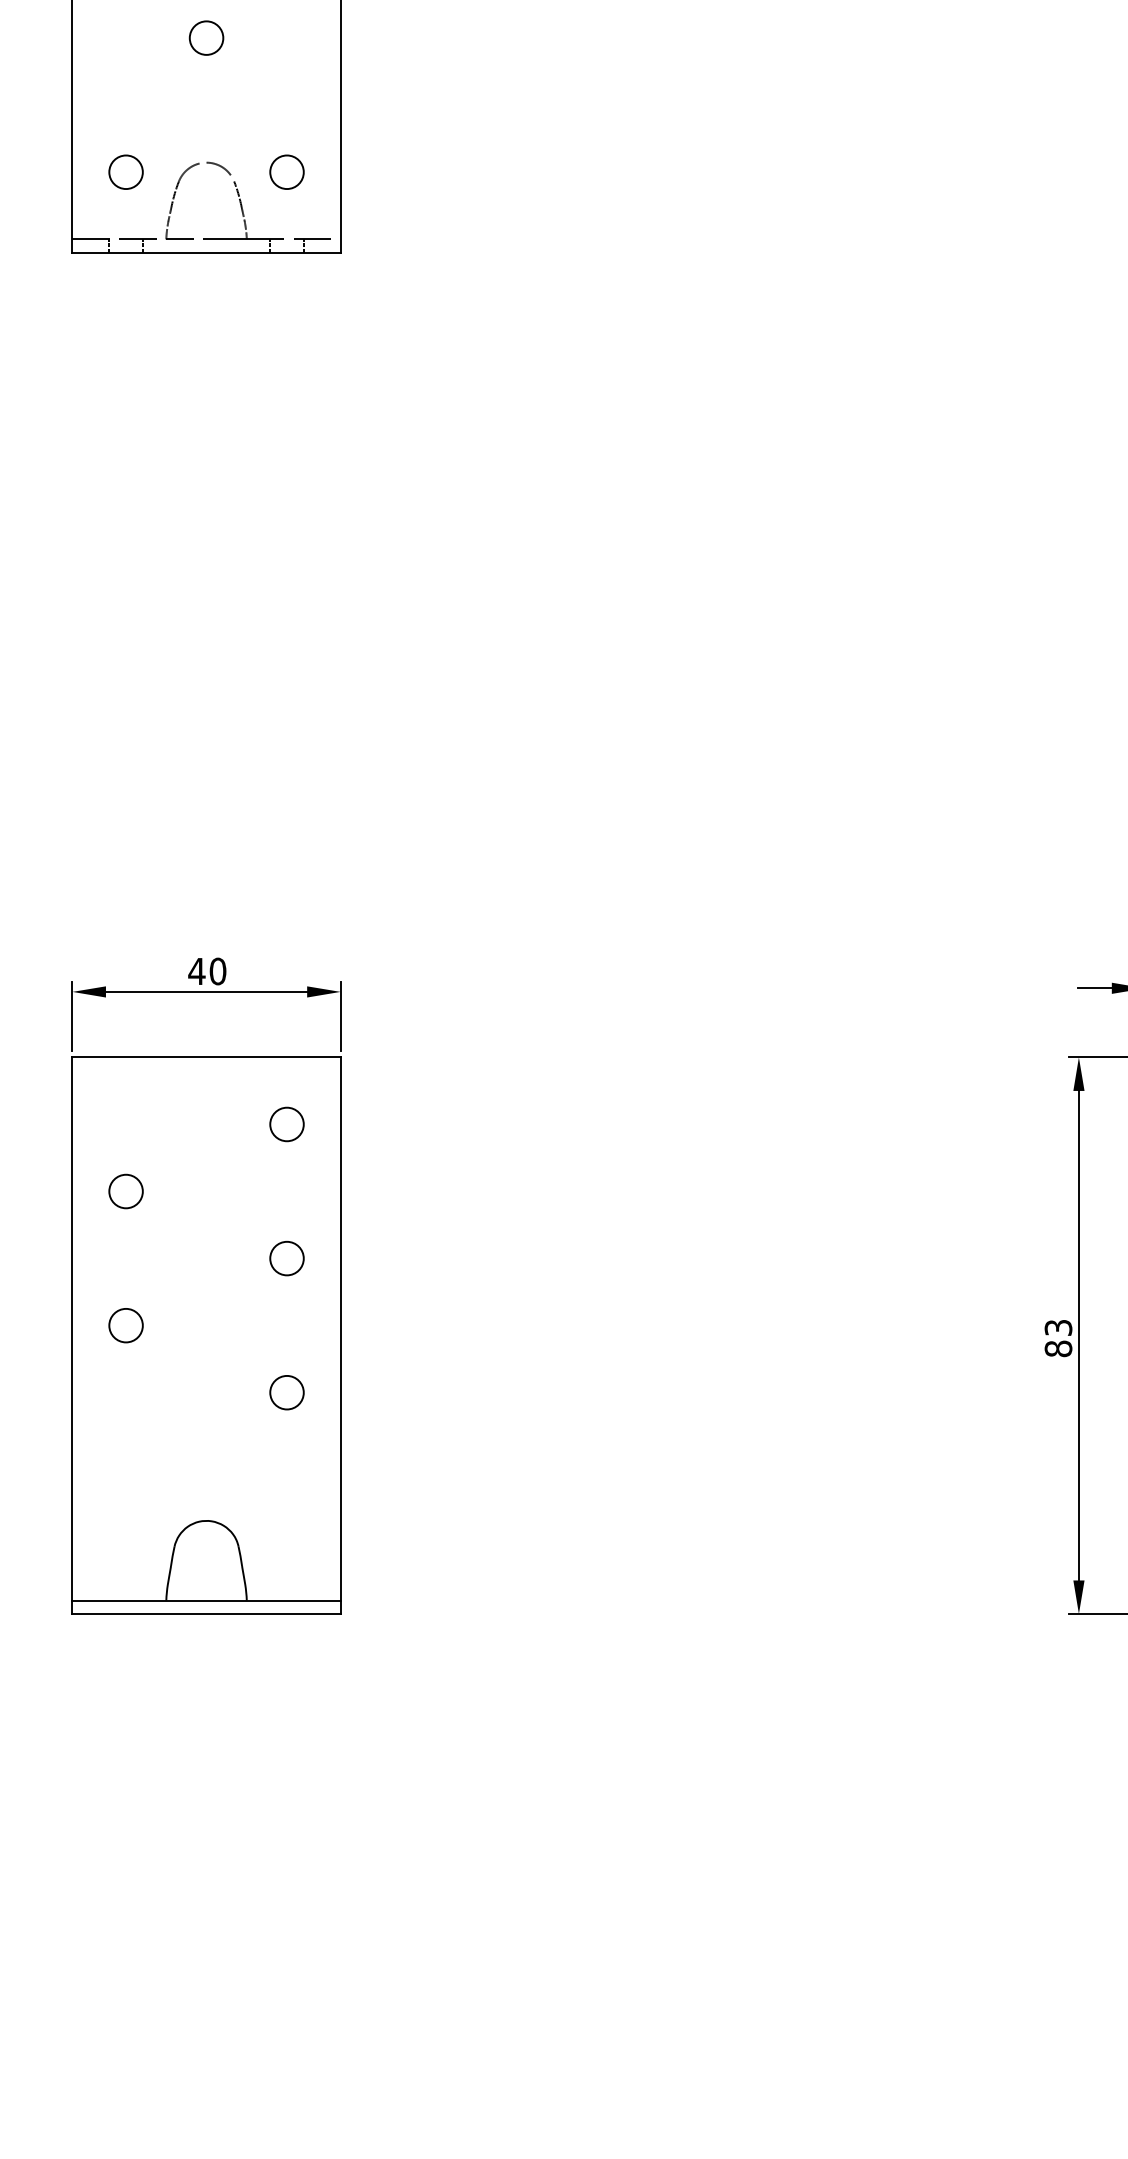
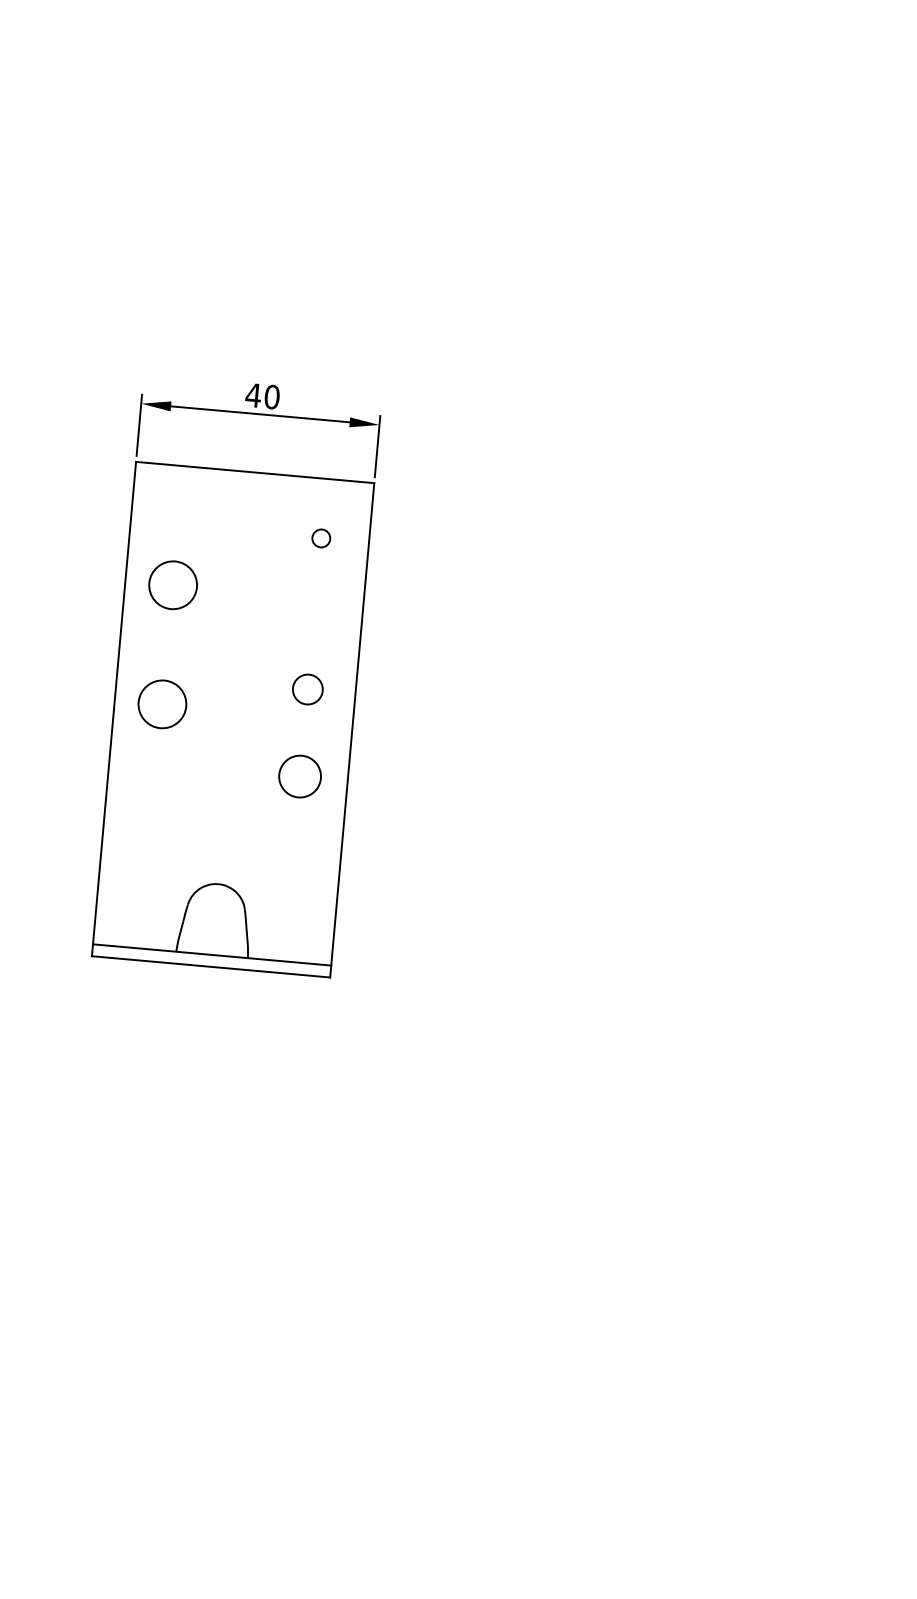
circle: (286, 1124) -> (320, 538), size x0.6
circle: (125, 1191) -> (172, 585), size x1.6
circle: (286, 1258) -> (307, 689), moved
circle: (125, 1325) -> (161, 704), size x1.6
circle: (286, 1392) -> (299, 776), size x1.4

